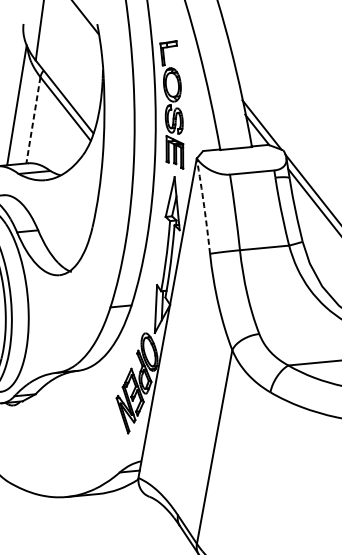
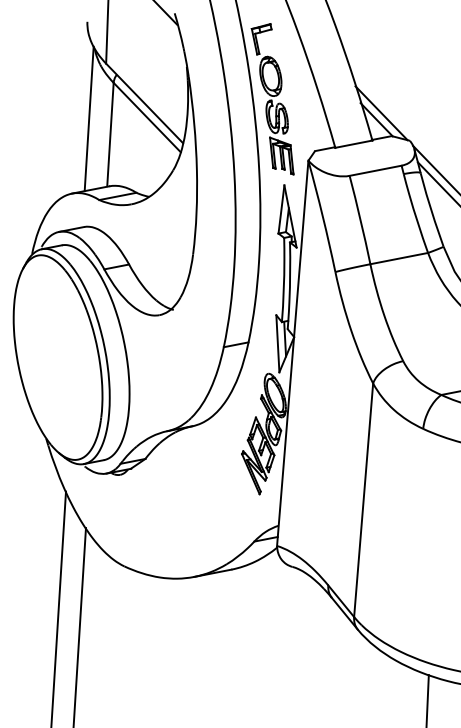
line: (33, 120) -> (110, 134), dashed -> solid
arc: (203, 206) -> (322, 216), dashed -> solid

